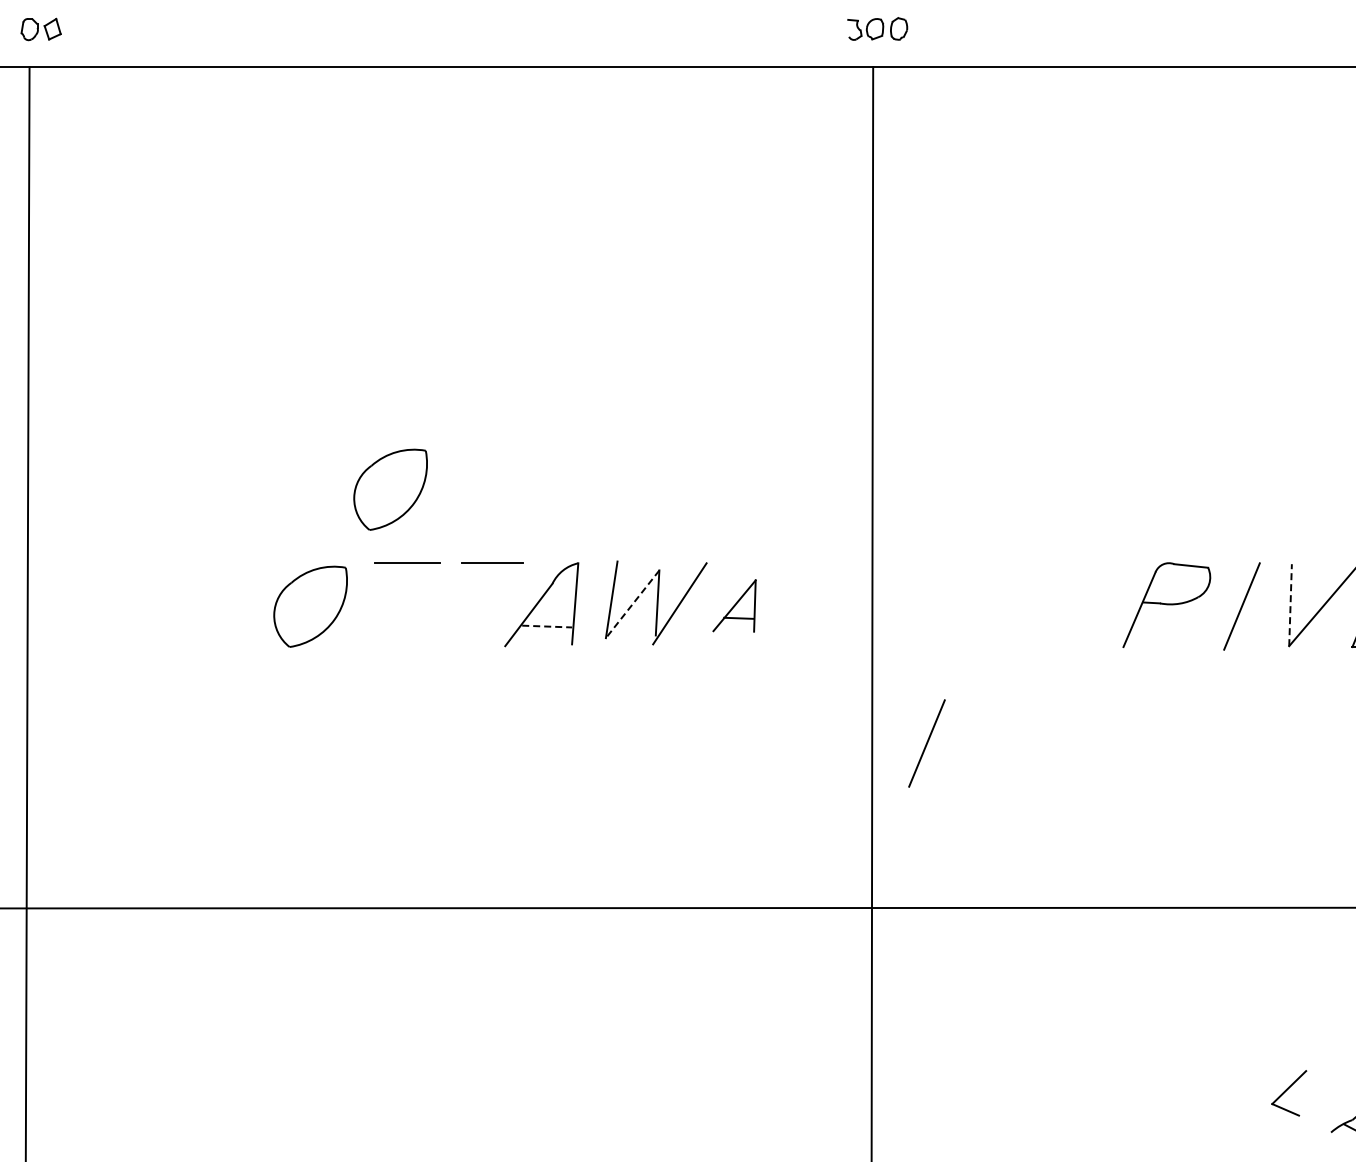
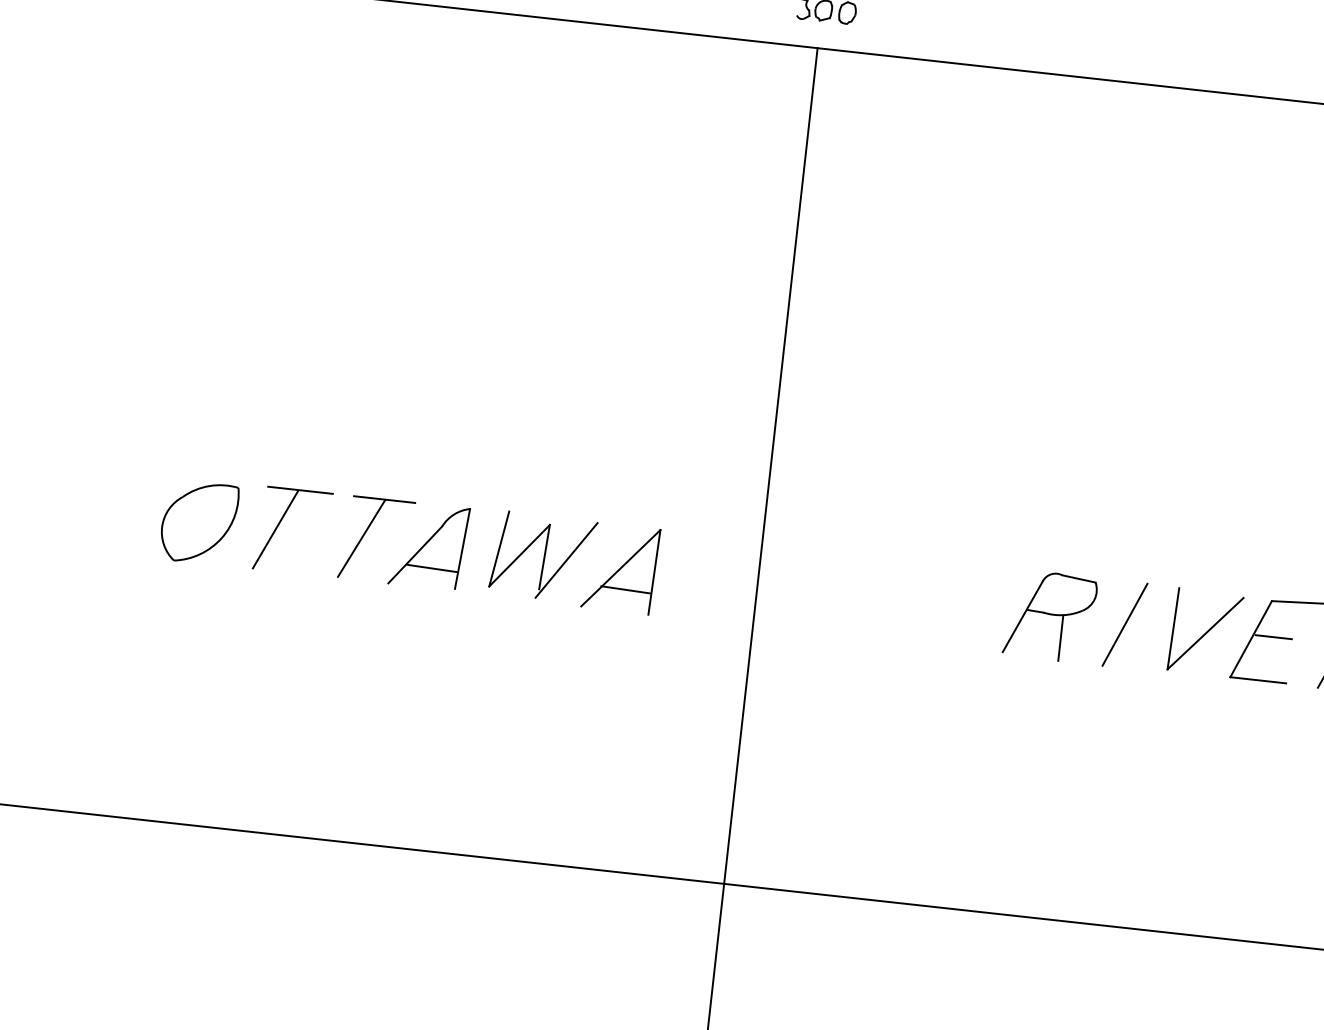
part: (390, 489) -> (291, 415), removed
line: (473, 604) -> (361, 538), added
line: (632, 604) -> (519, 555), dashed -> solid
line: (1290, 604) -> (1173, 628), dashed -> solid
line: (386, 605) -> (274, 529), added
part: (734, 605) -> (620, 568), size x1.67
line: (547, 626) -> (432, 568), dashed -> solid
line: (1179, 626) -> (1060, 637), added
line: (926, 743) -> (796, 726), removed

